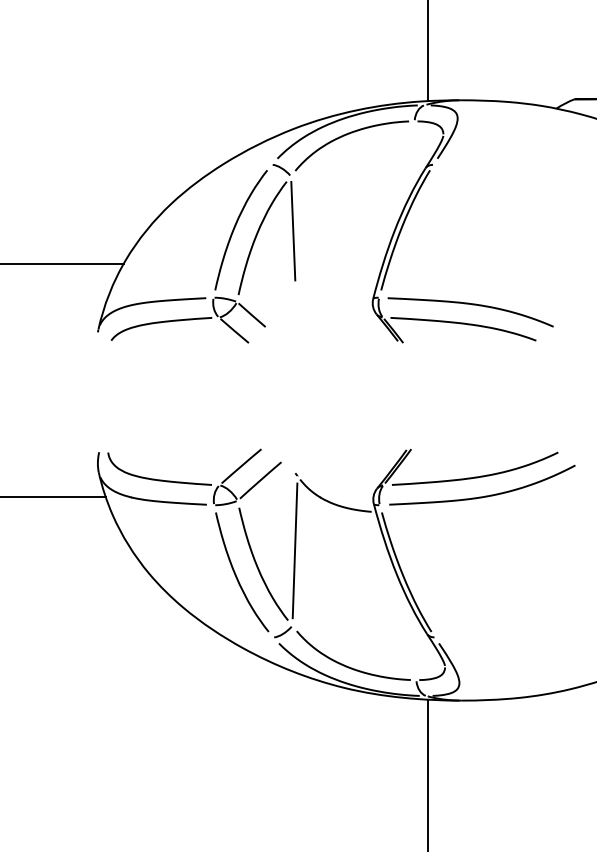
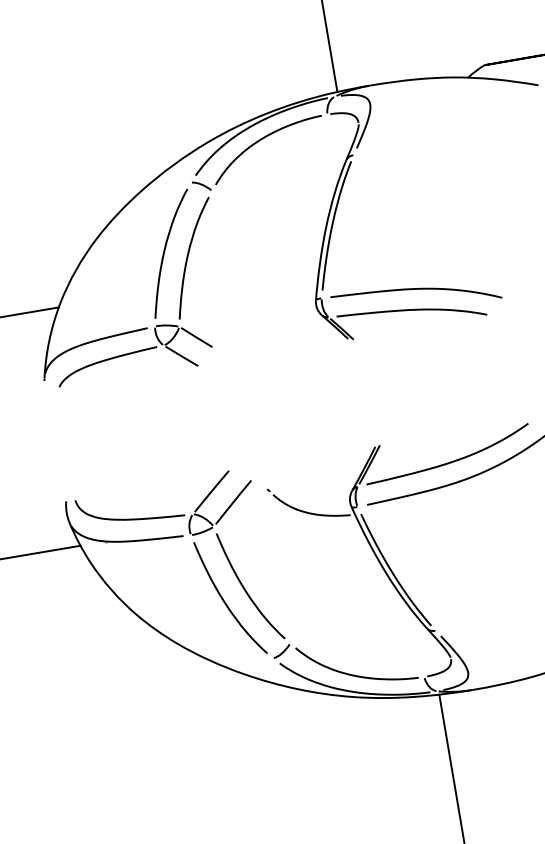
line: (293, 230) -> (224, 245), removed
line: (294, 550) -> (279, 567), removed

